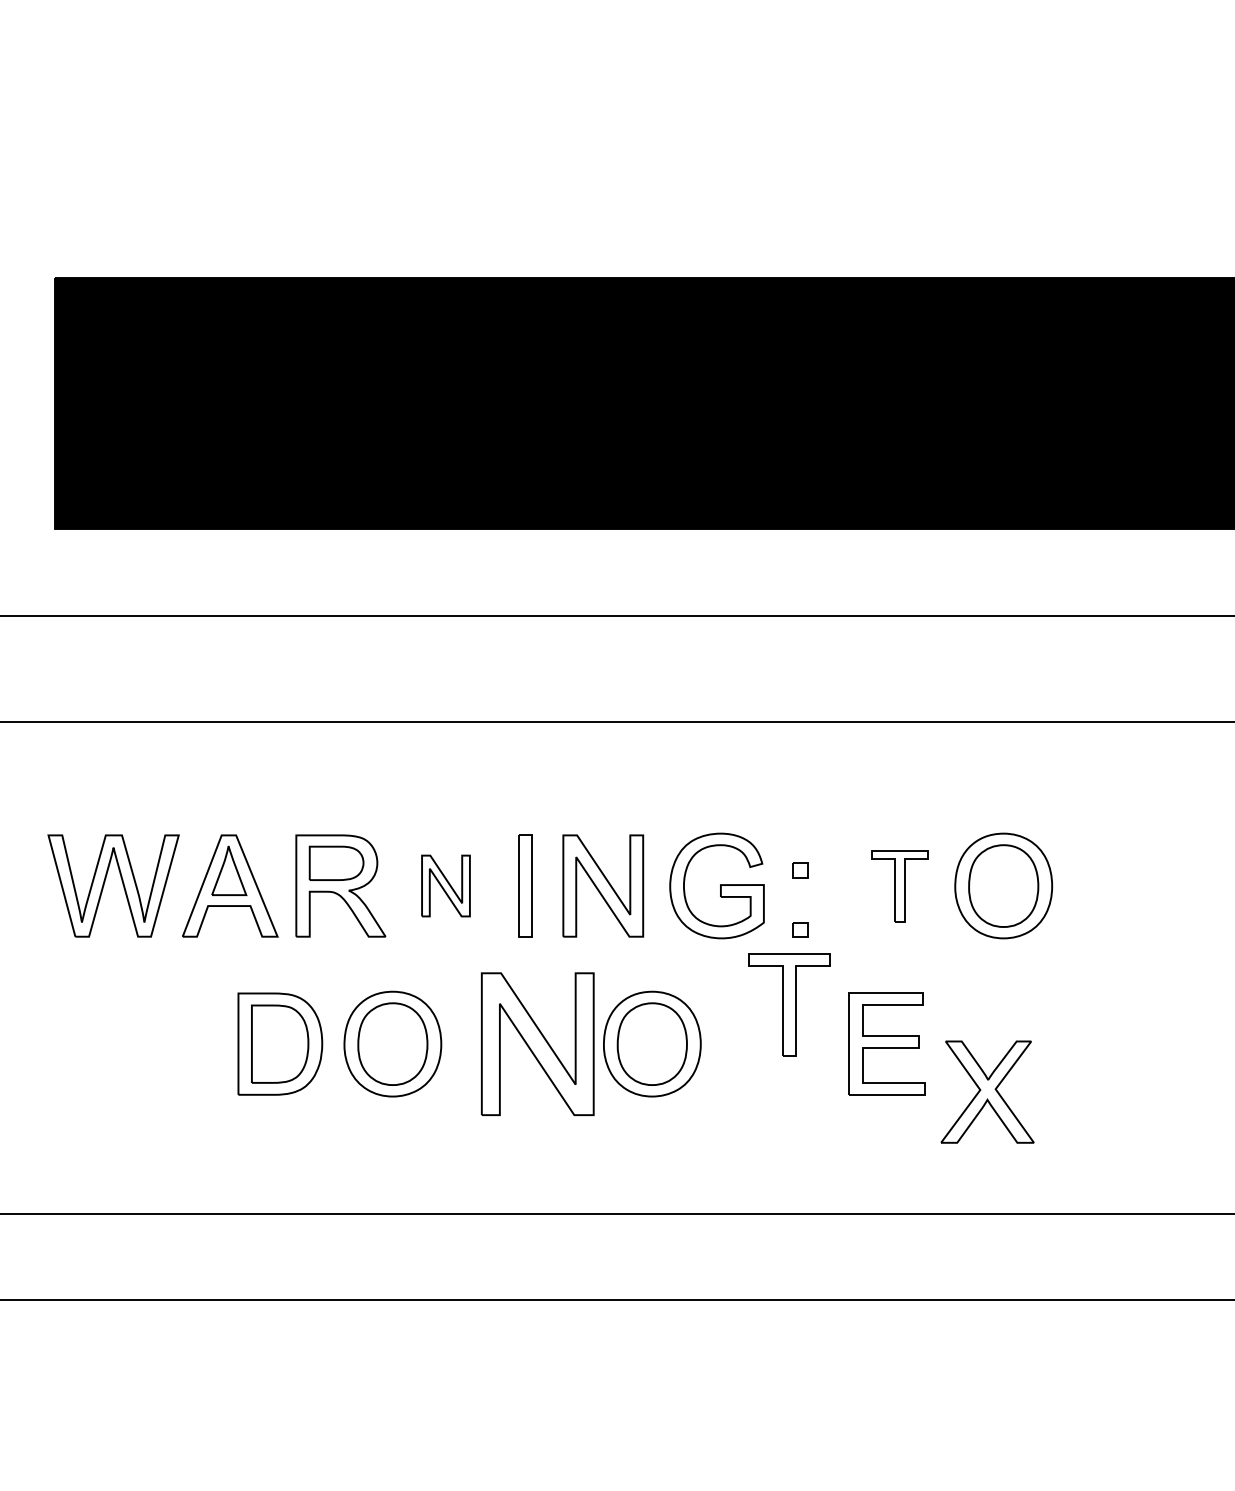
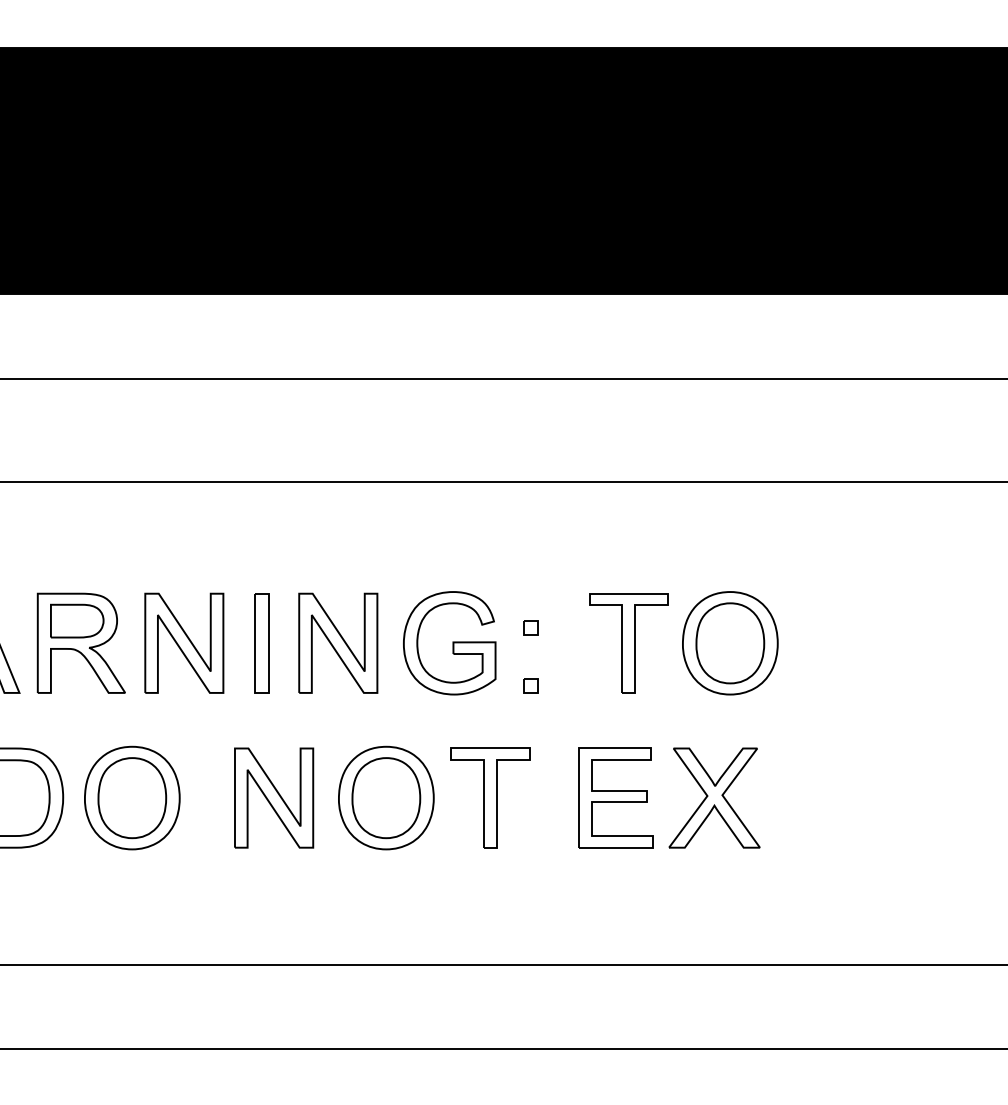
part: (445, 885) -> (183, 642), size x1.67
part: (899, 885) -> (628, 642), size x1.43
part: (789, 1004) -> (490, 797), moved
part: (537, 1043) -> (273, 797), size x0.71
part: (987, 1091) -> (714, 797), moved

